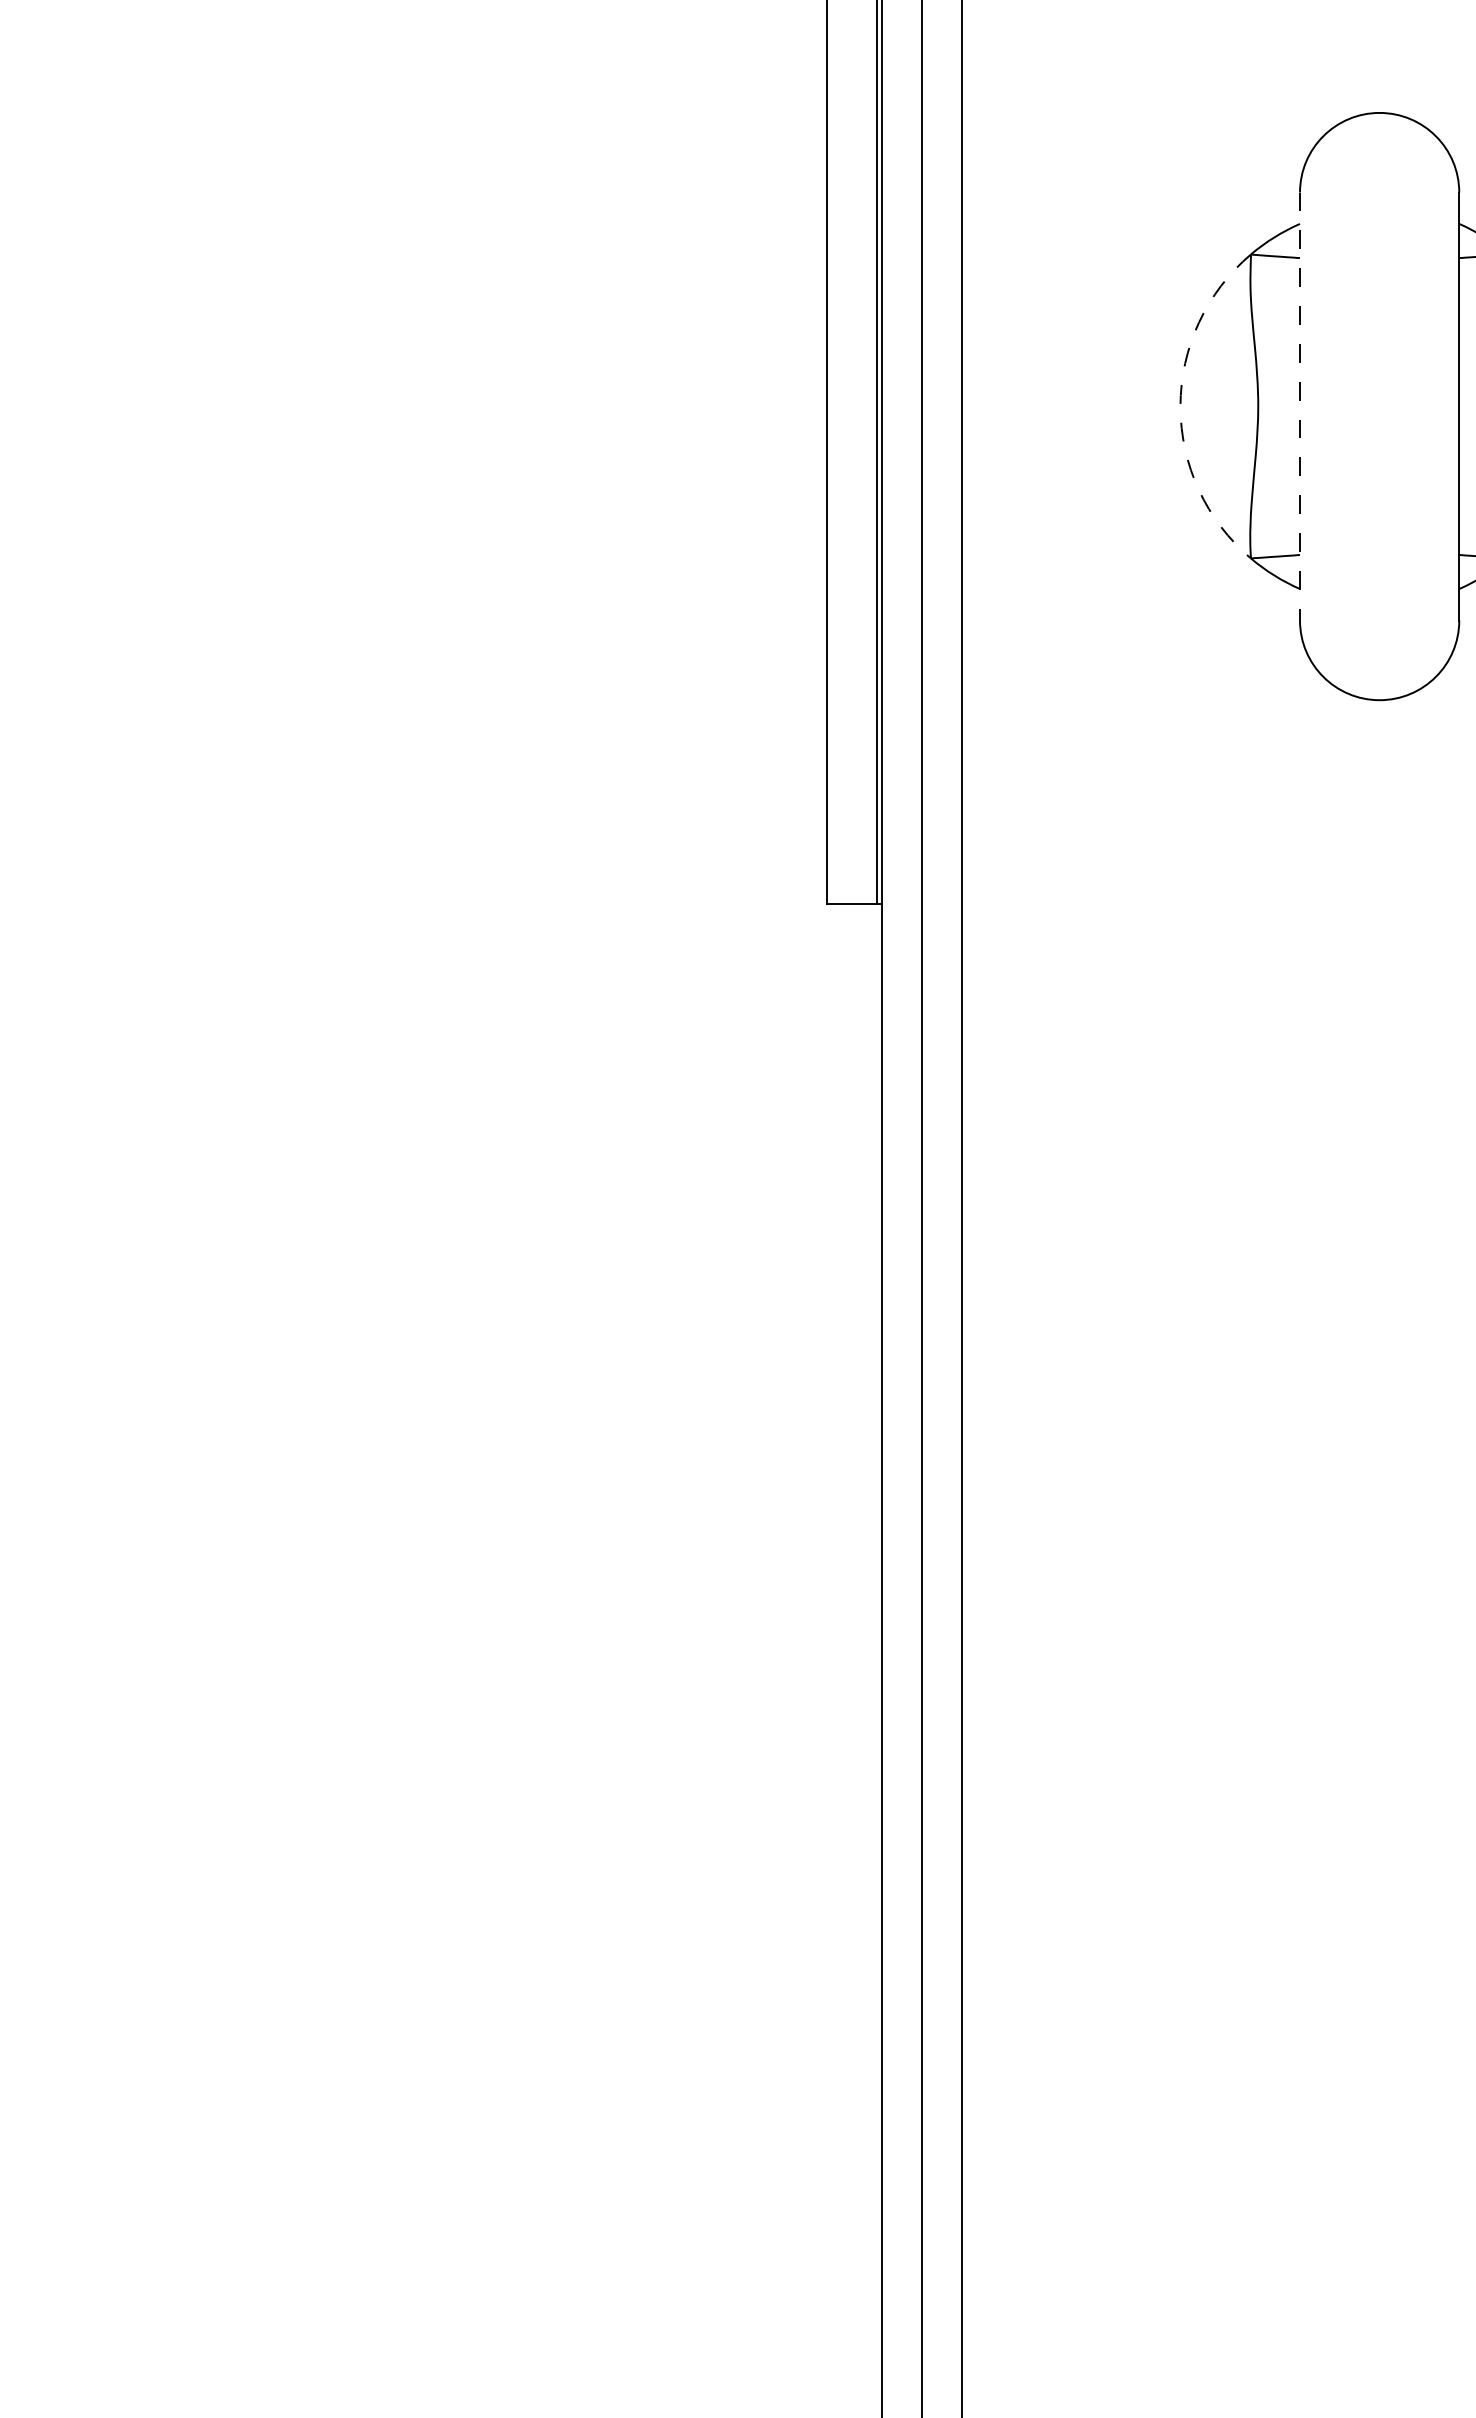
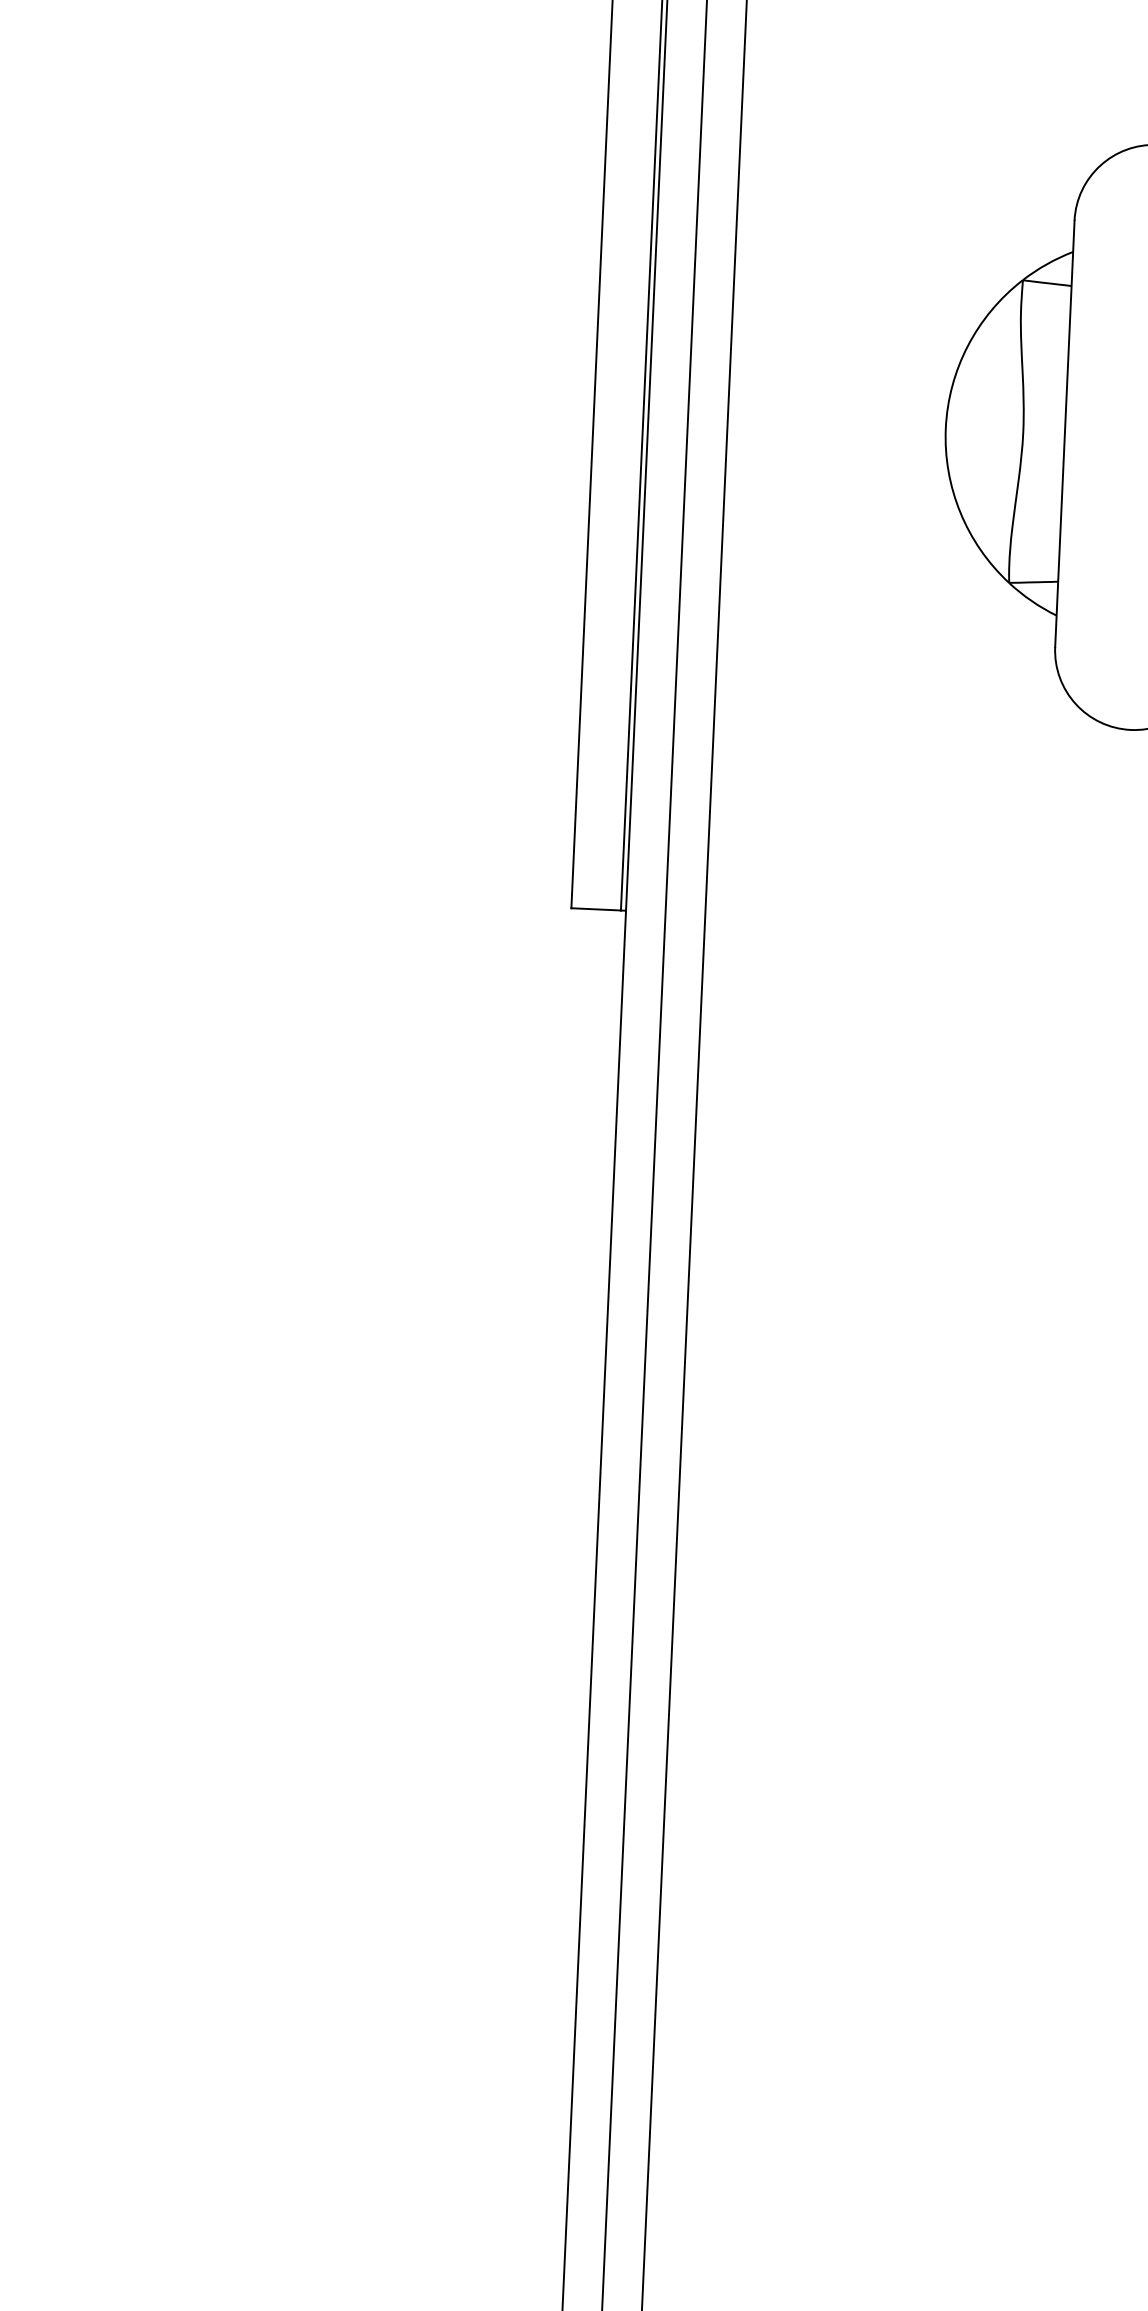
arc: (1180, 406) -> (945, 428), dashed -> solid
line: (1300, 407) -> (1065, 434), dashed -> solid

